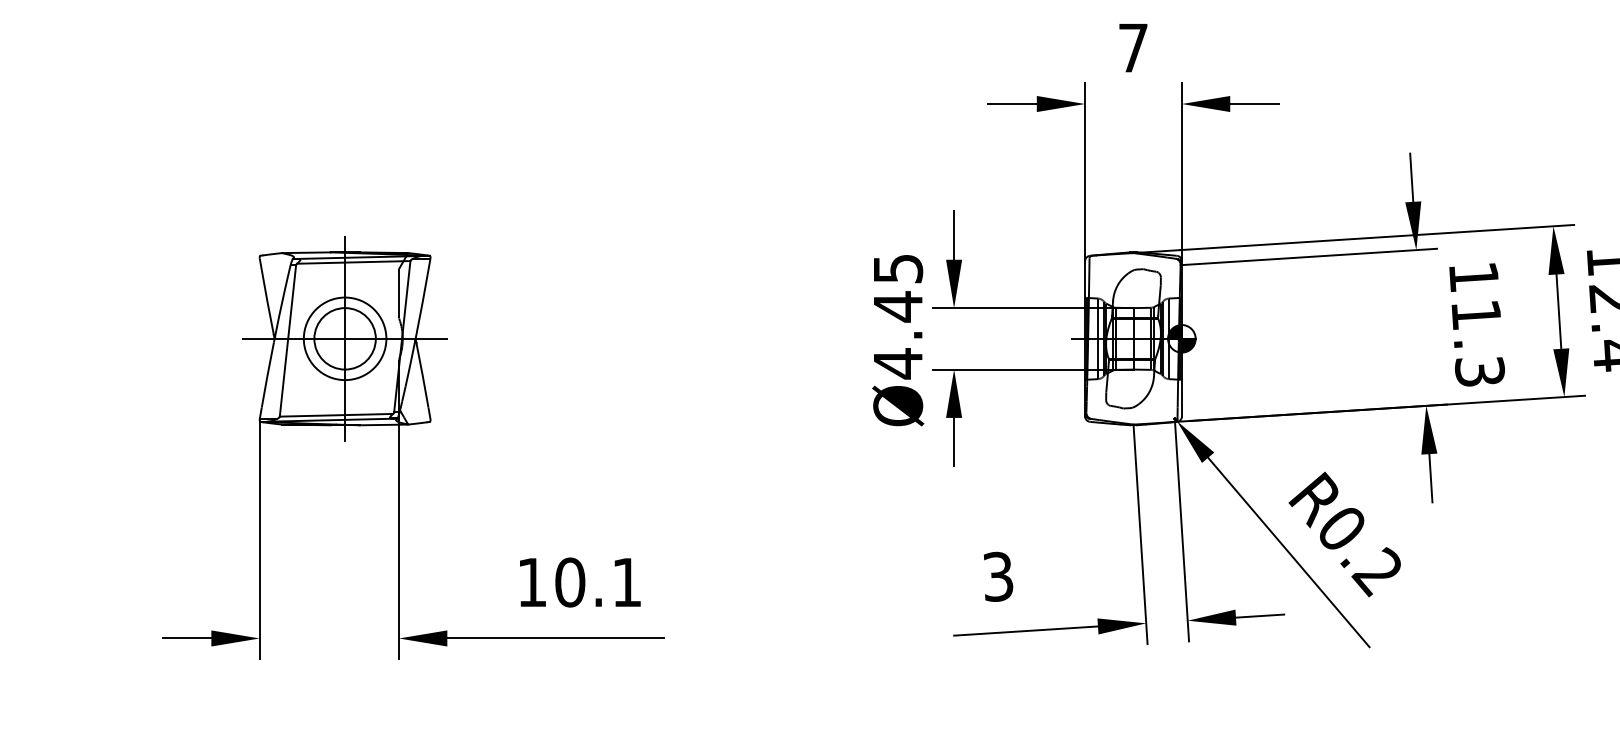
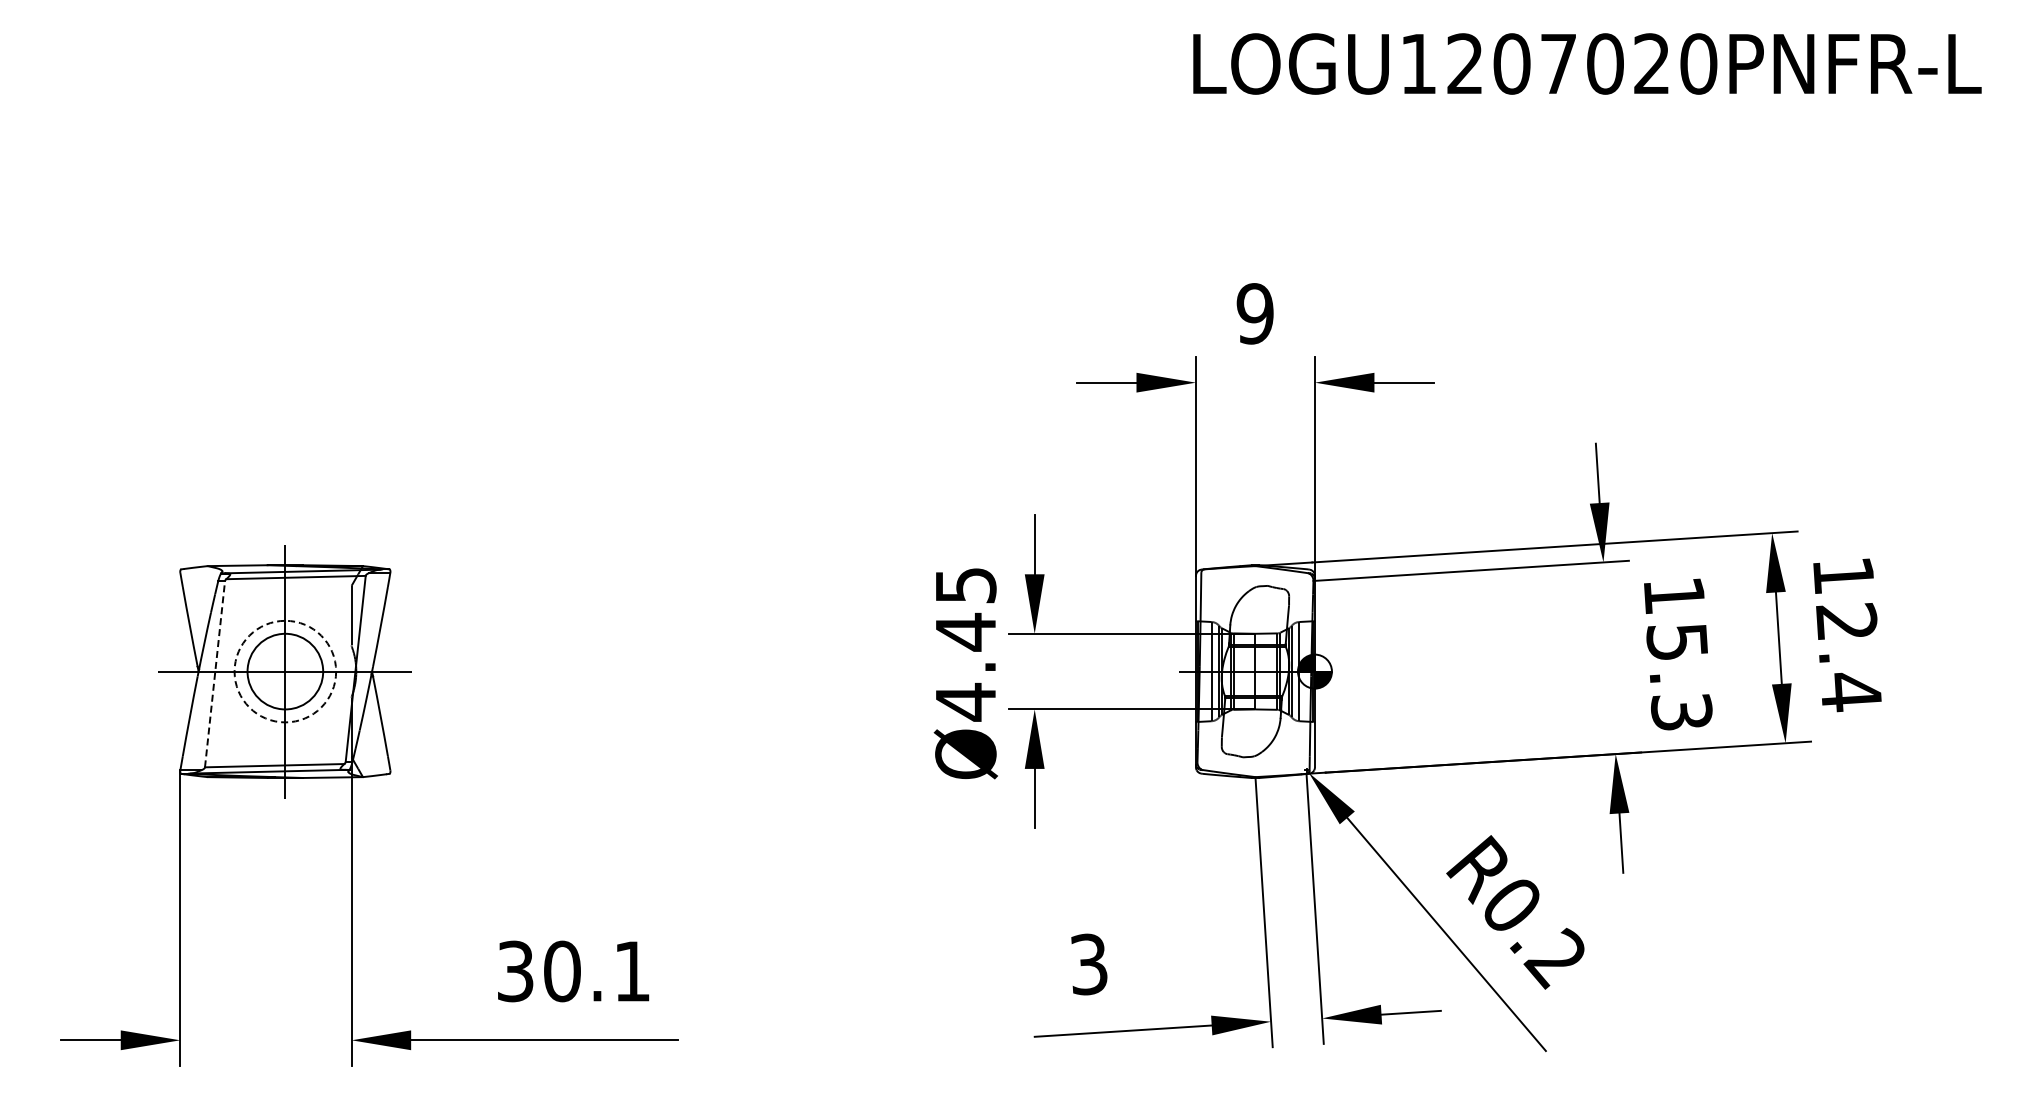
text: (1132, 47) -> (1254, 313), 7 -> 9
text: (1475, 315) -> (1676, 642), 11.3 -> 15.3
circle: (345, 338) -> (285, 671), solid -> dashed
line: (288, 341) -> (215, 674), solid -> dashed
text: (532, 582) -> (515, 971), 10.1 -> 30.1

